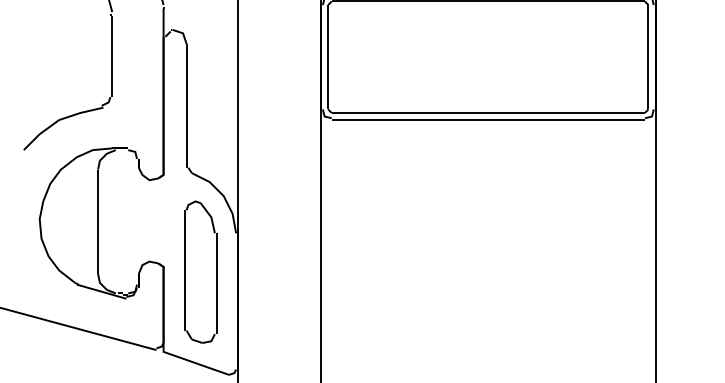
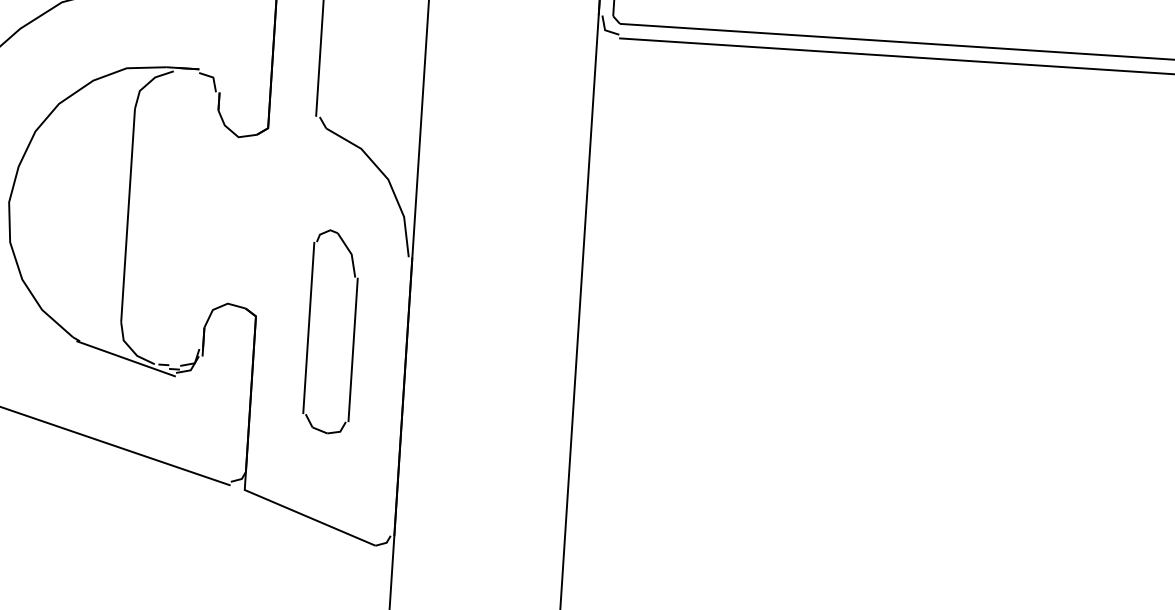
part: (200, 271) -> (330, 330), size x0.7

